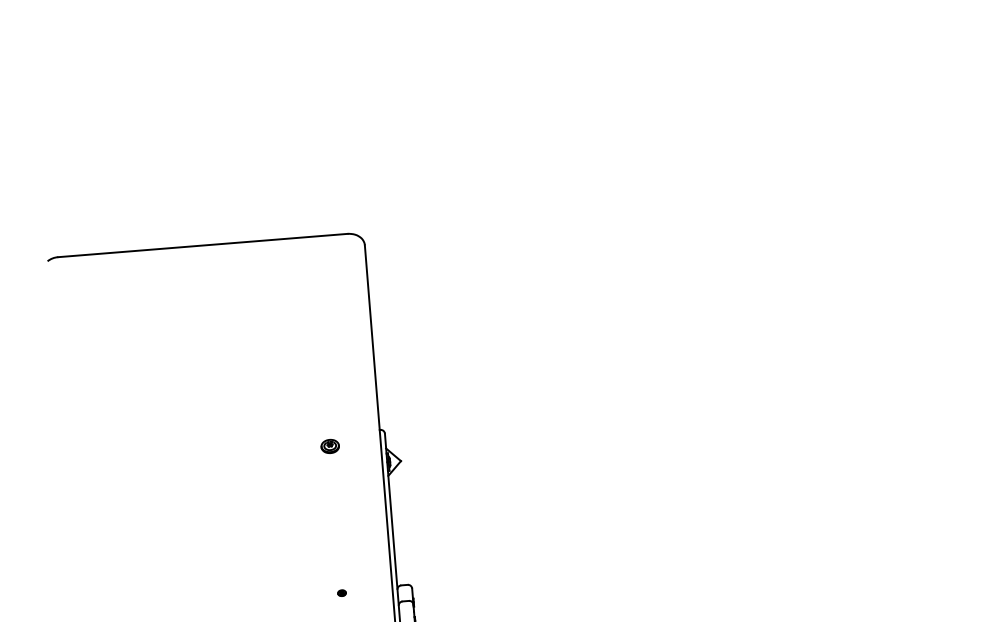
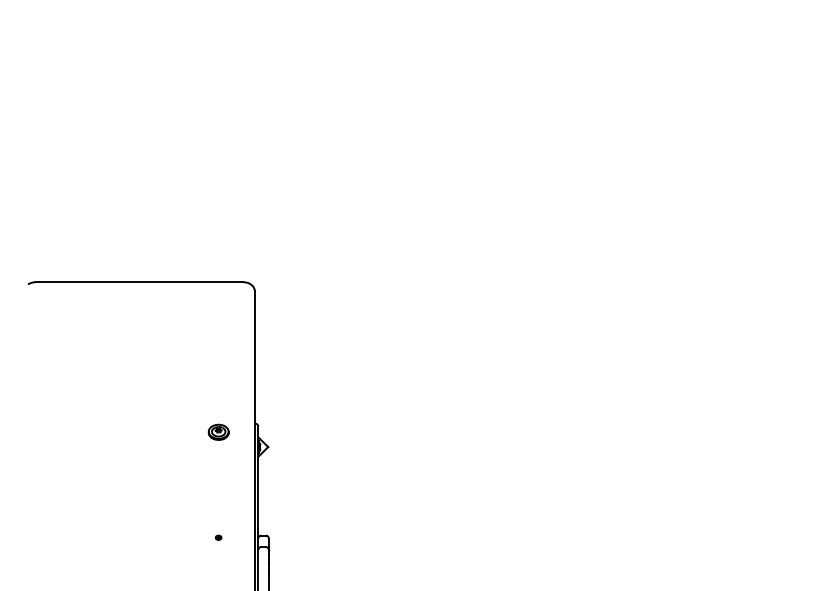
part: (330, 446) -> (218, 432), size x1.6

